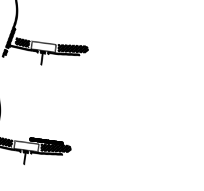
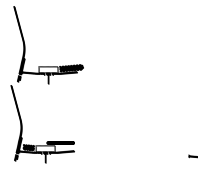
hatch: (22, 42) -> (31, 68), removed
hatch: (55, 147) -> (68, 146), removed

